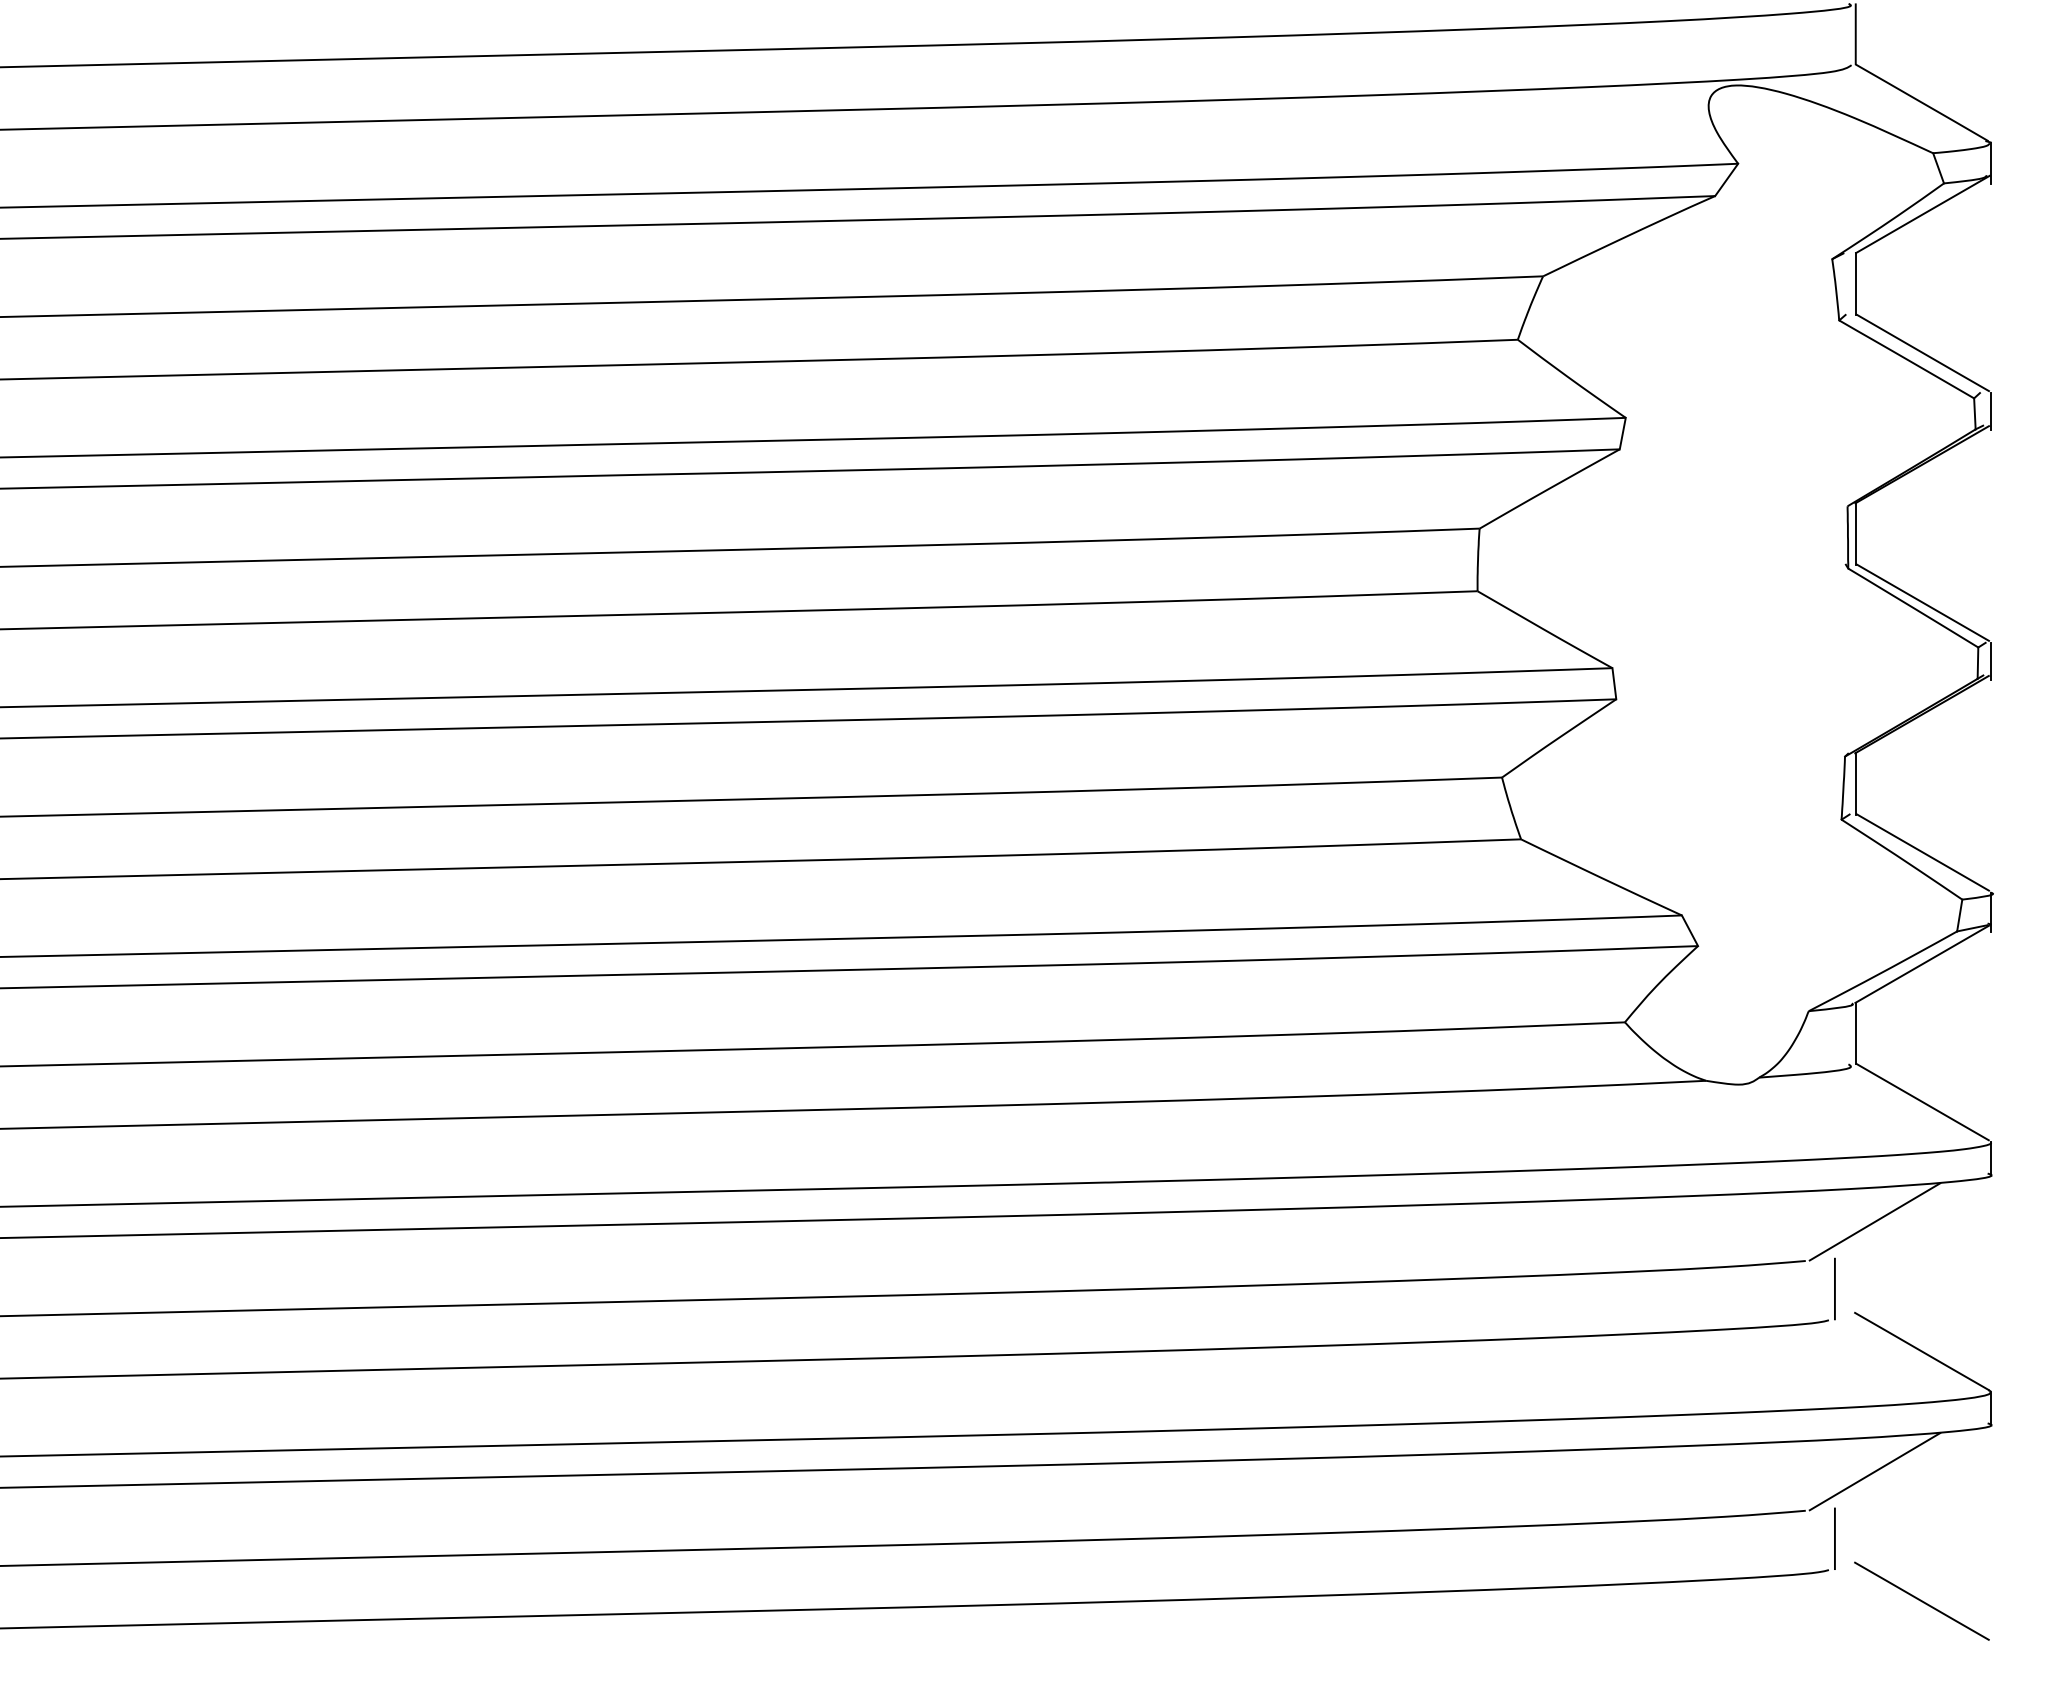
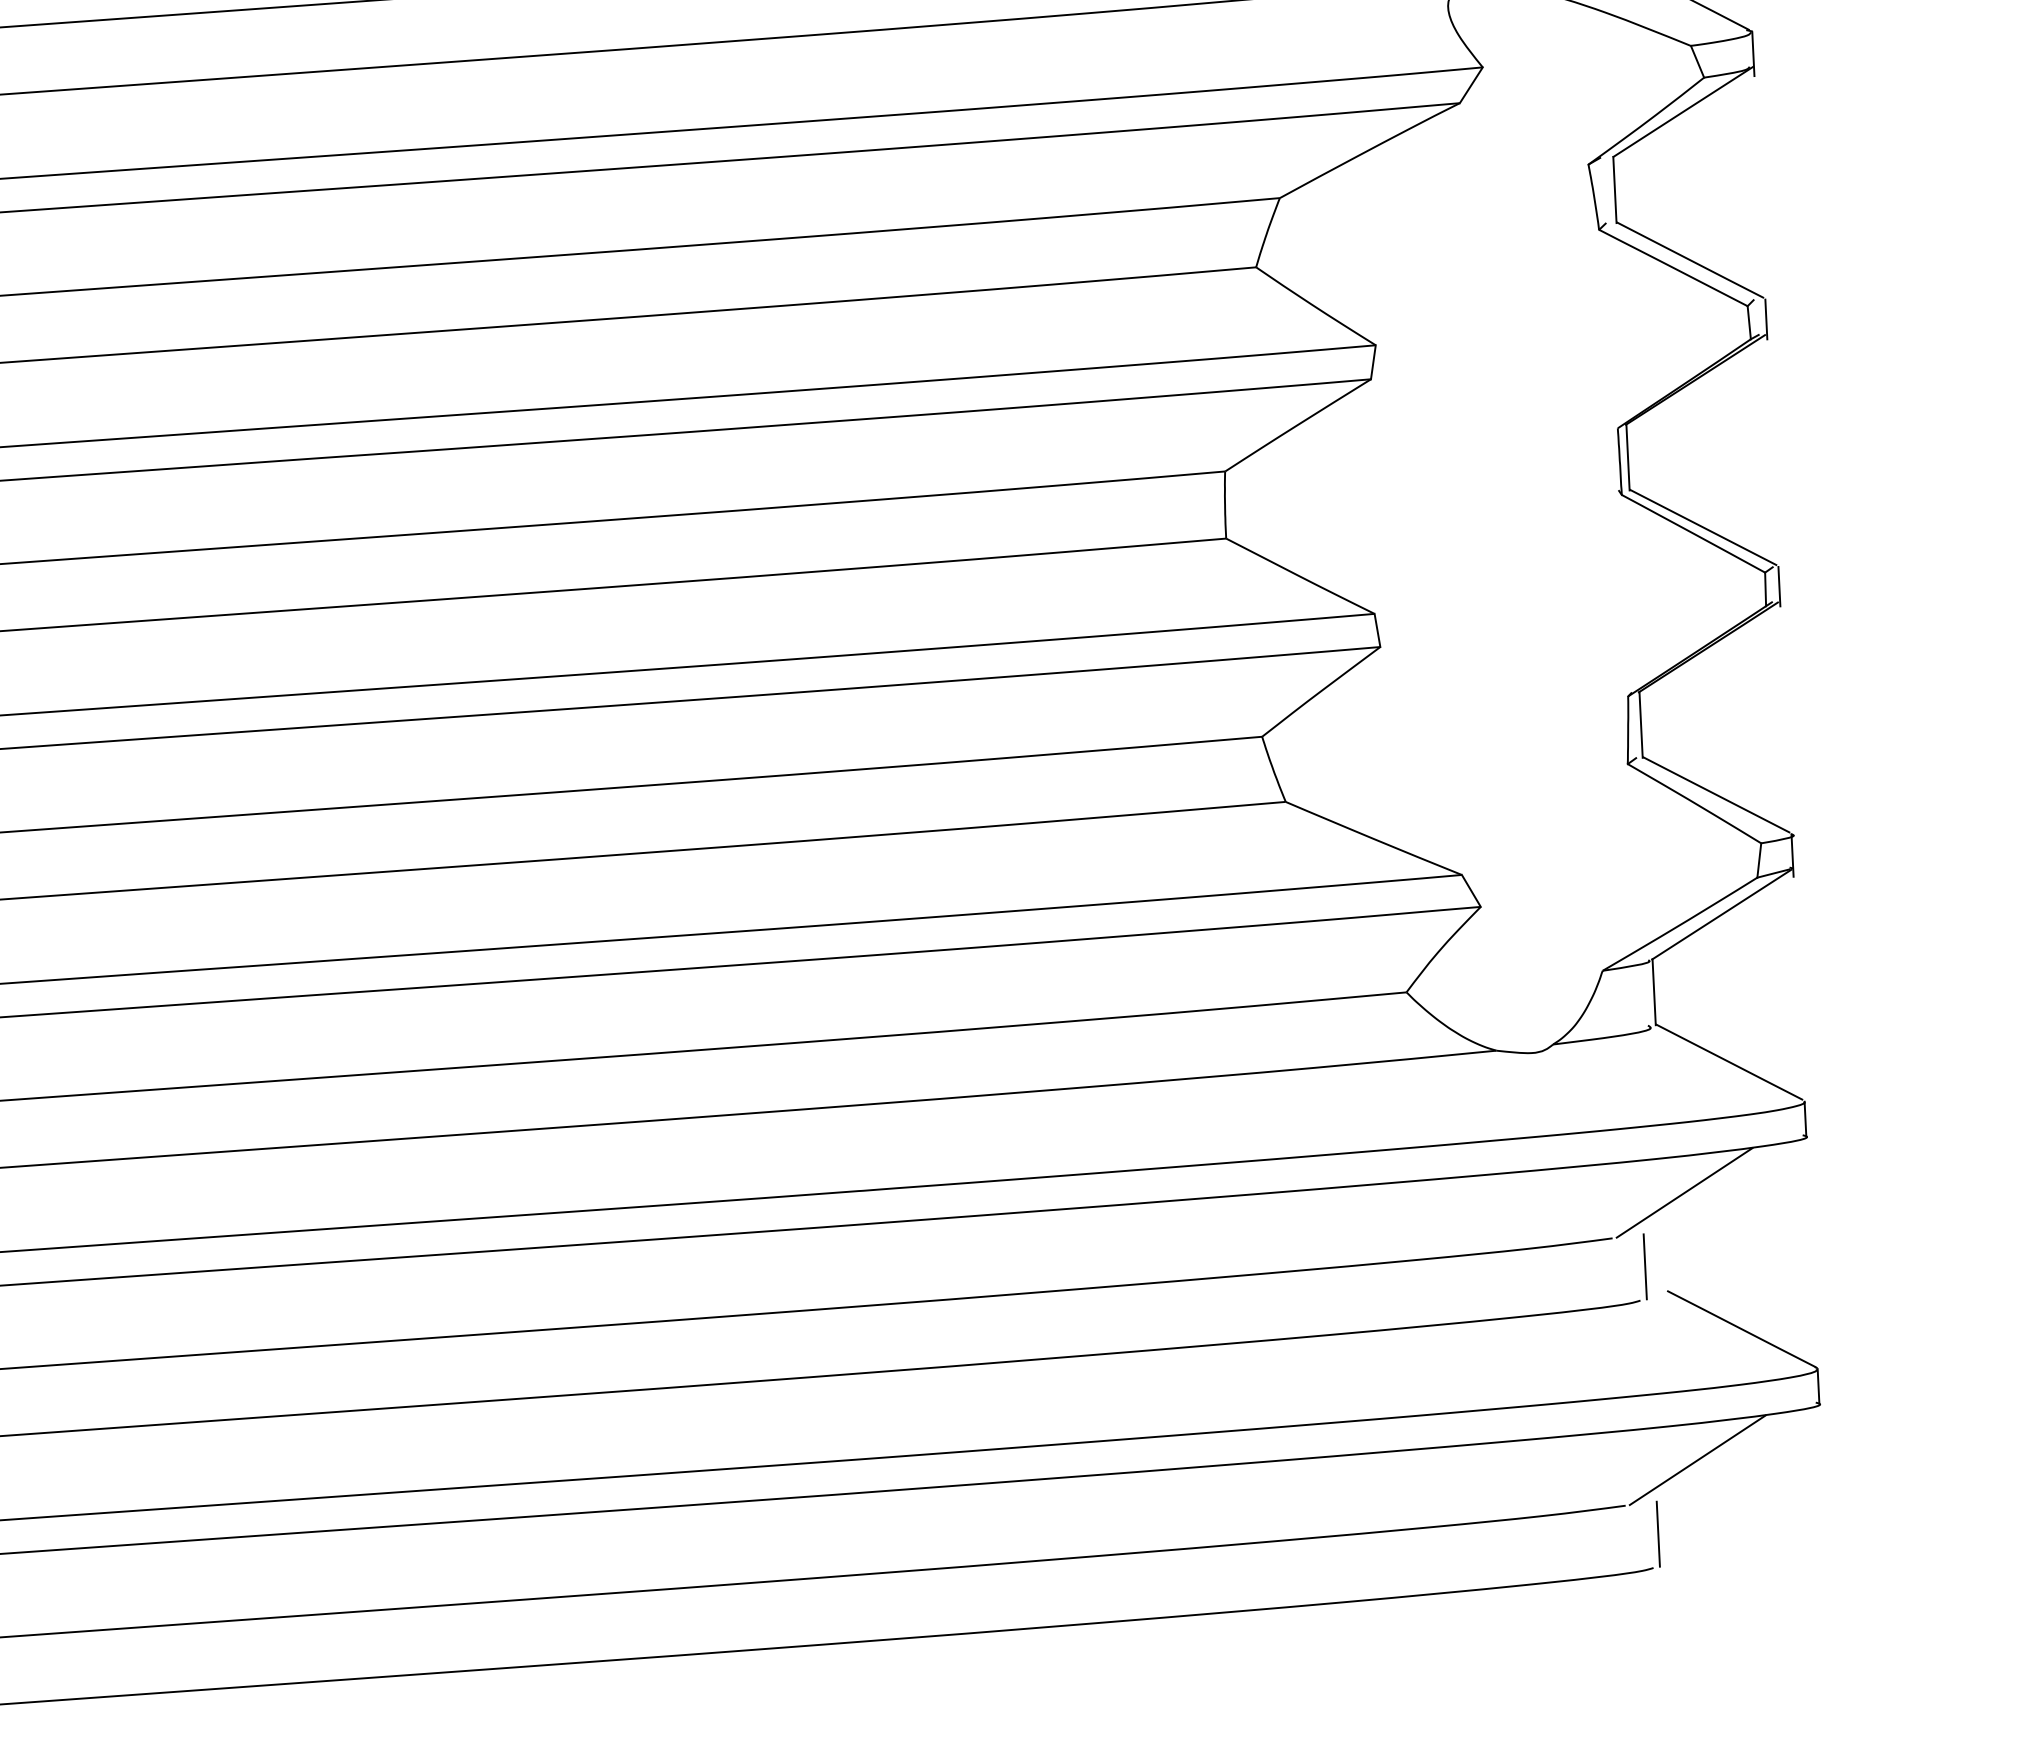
line: (1921, 1600) -> (1754, 1595), removed

